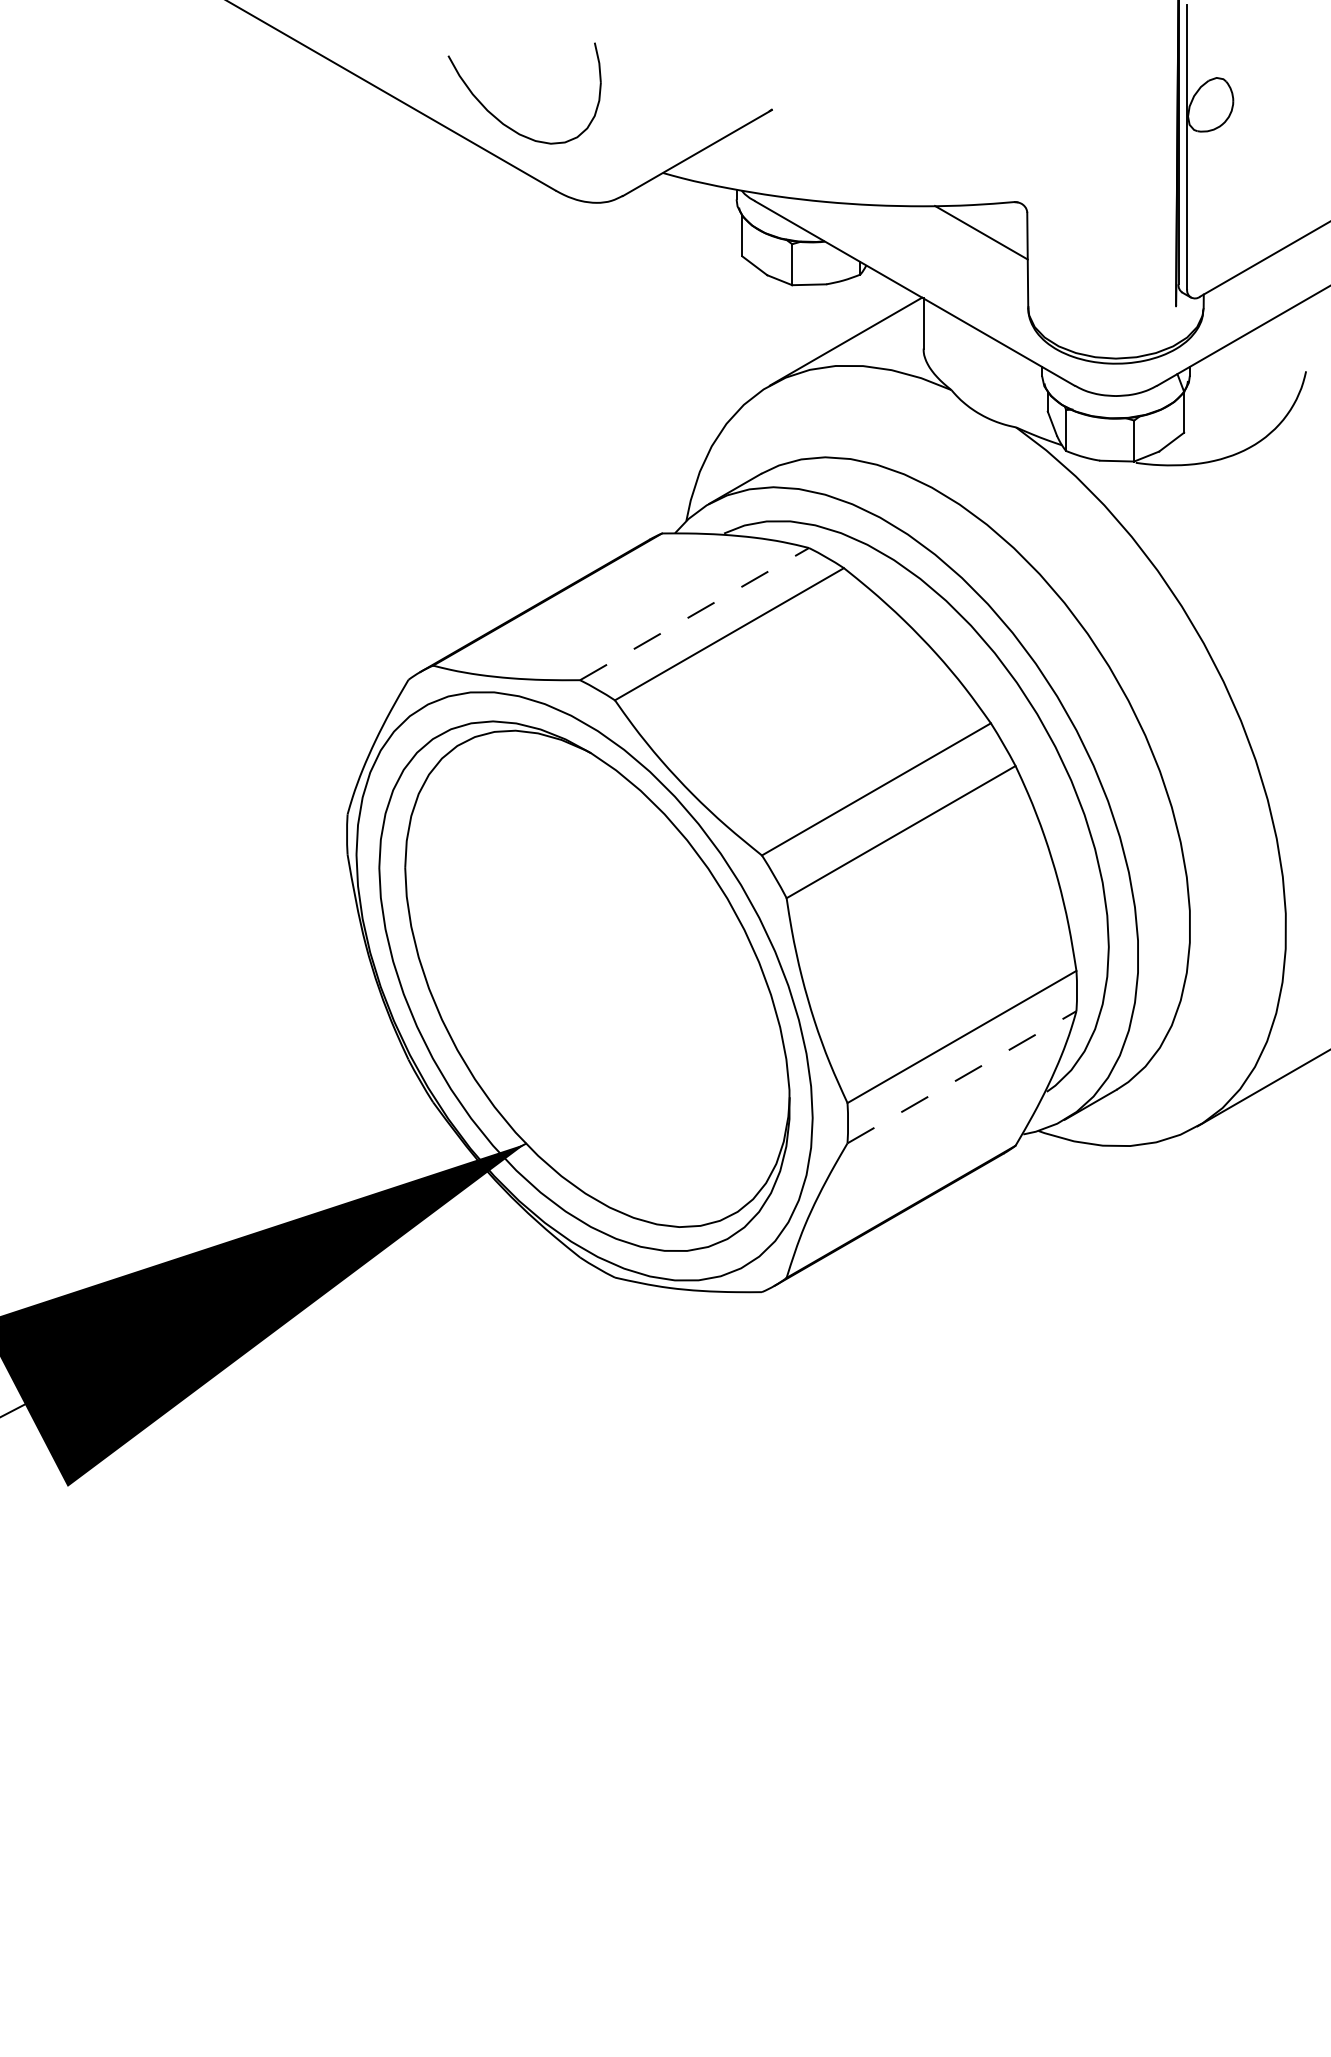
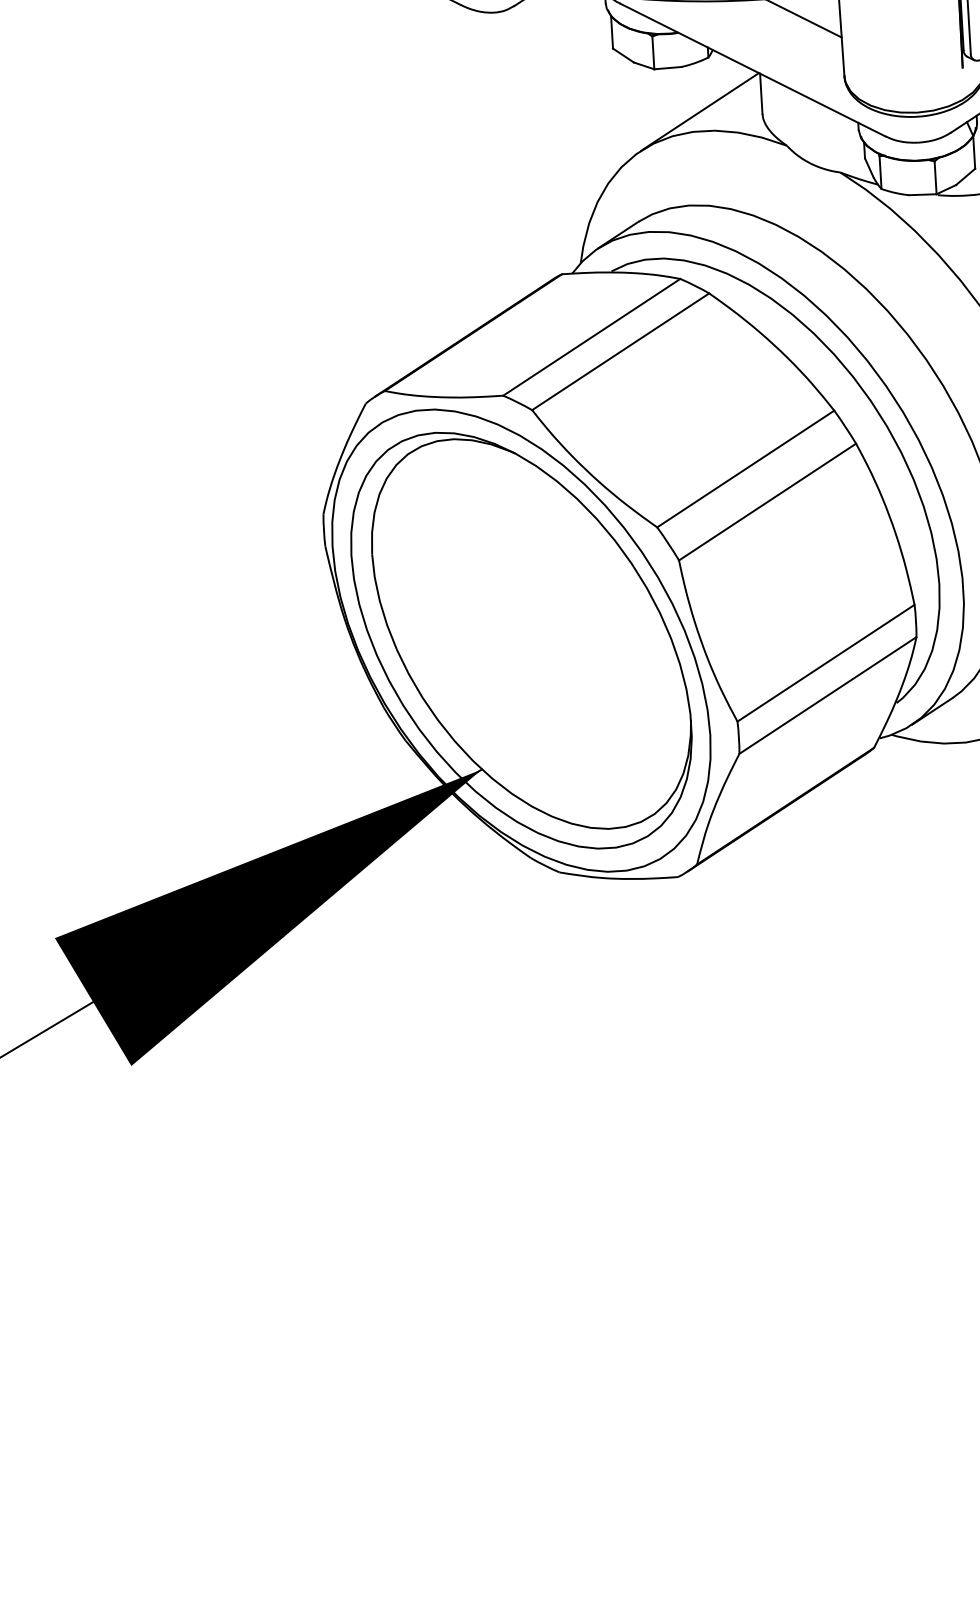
line: (695, 613) -> (592, 336), dashed -> solid
line: (962, 1077) -> (828, 695), dashed -> solid

